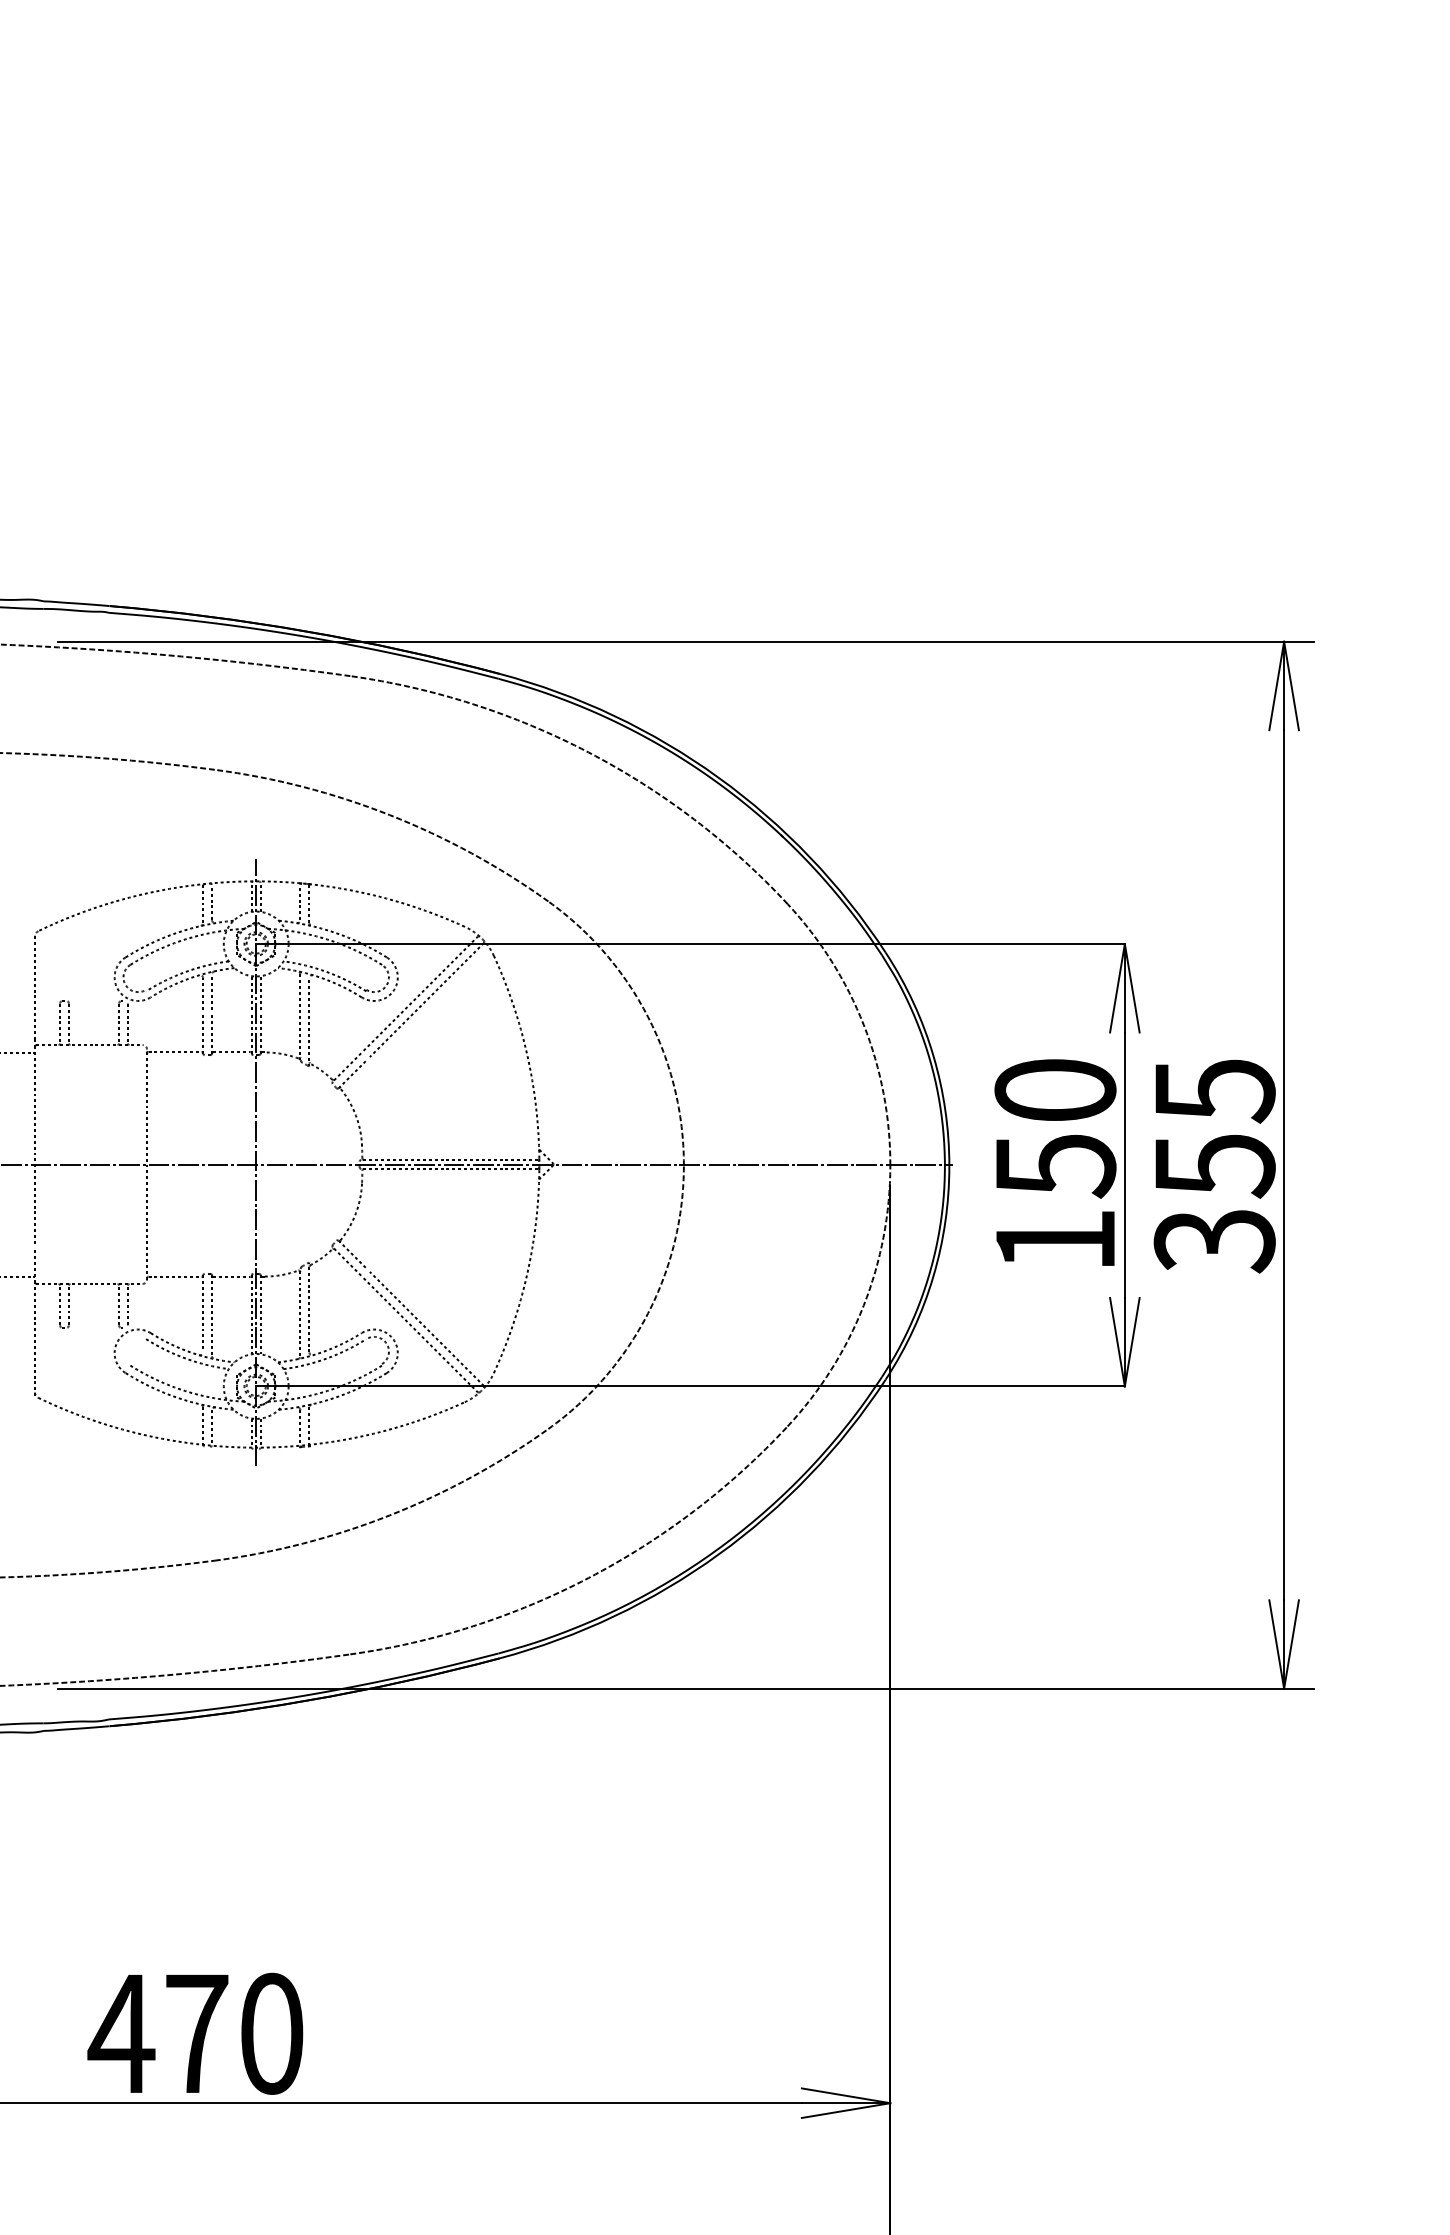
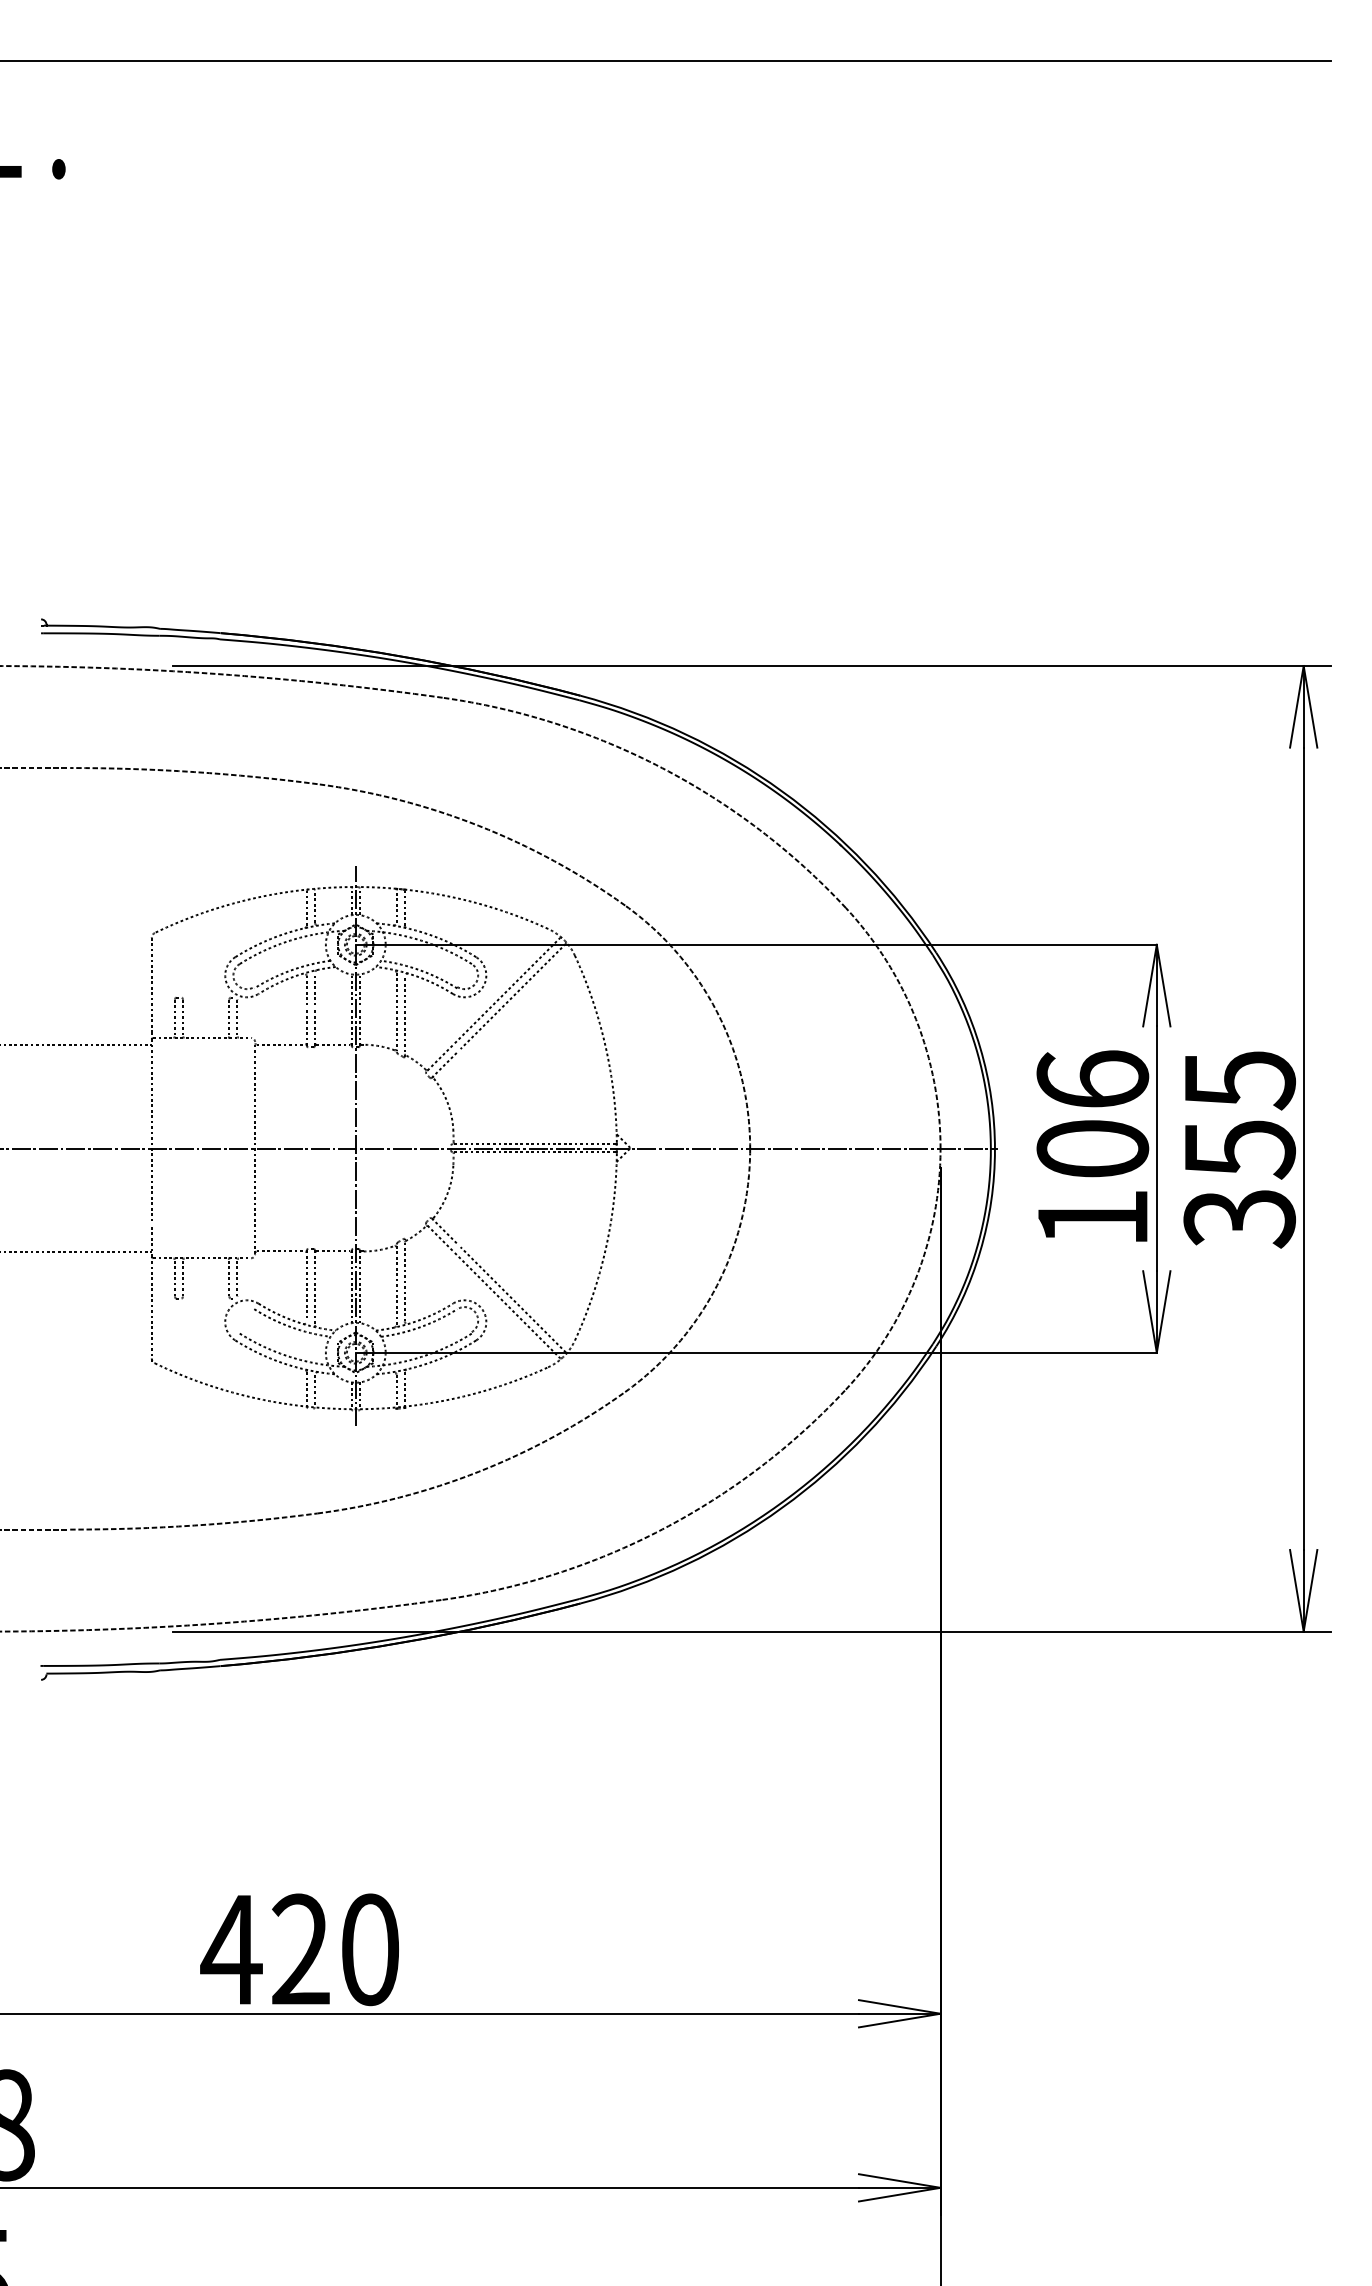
text: (1055, 1128) -> (1092, 1114), 150 -> 106
text: (197, 2032) -> (301, 1948), 470 -> 420

